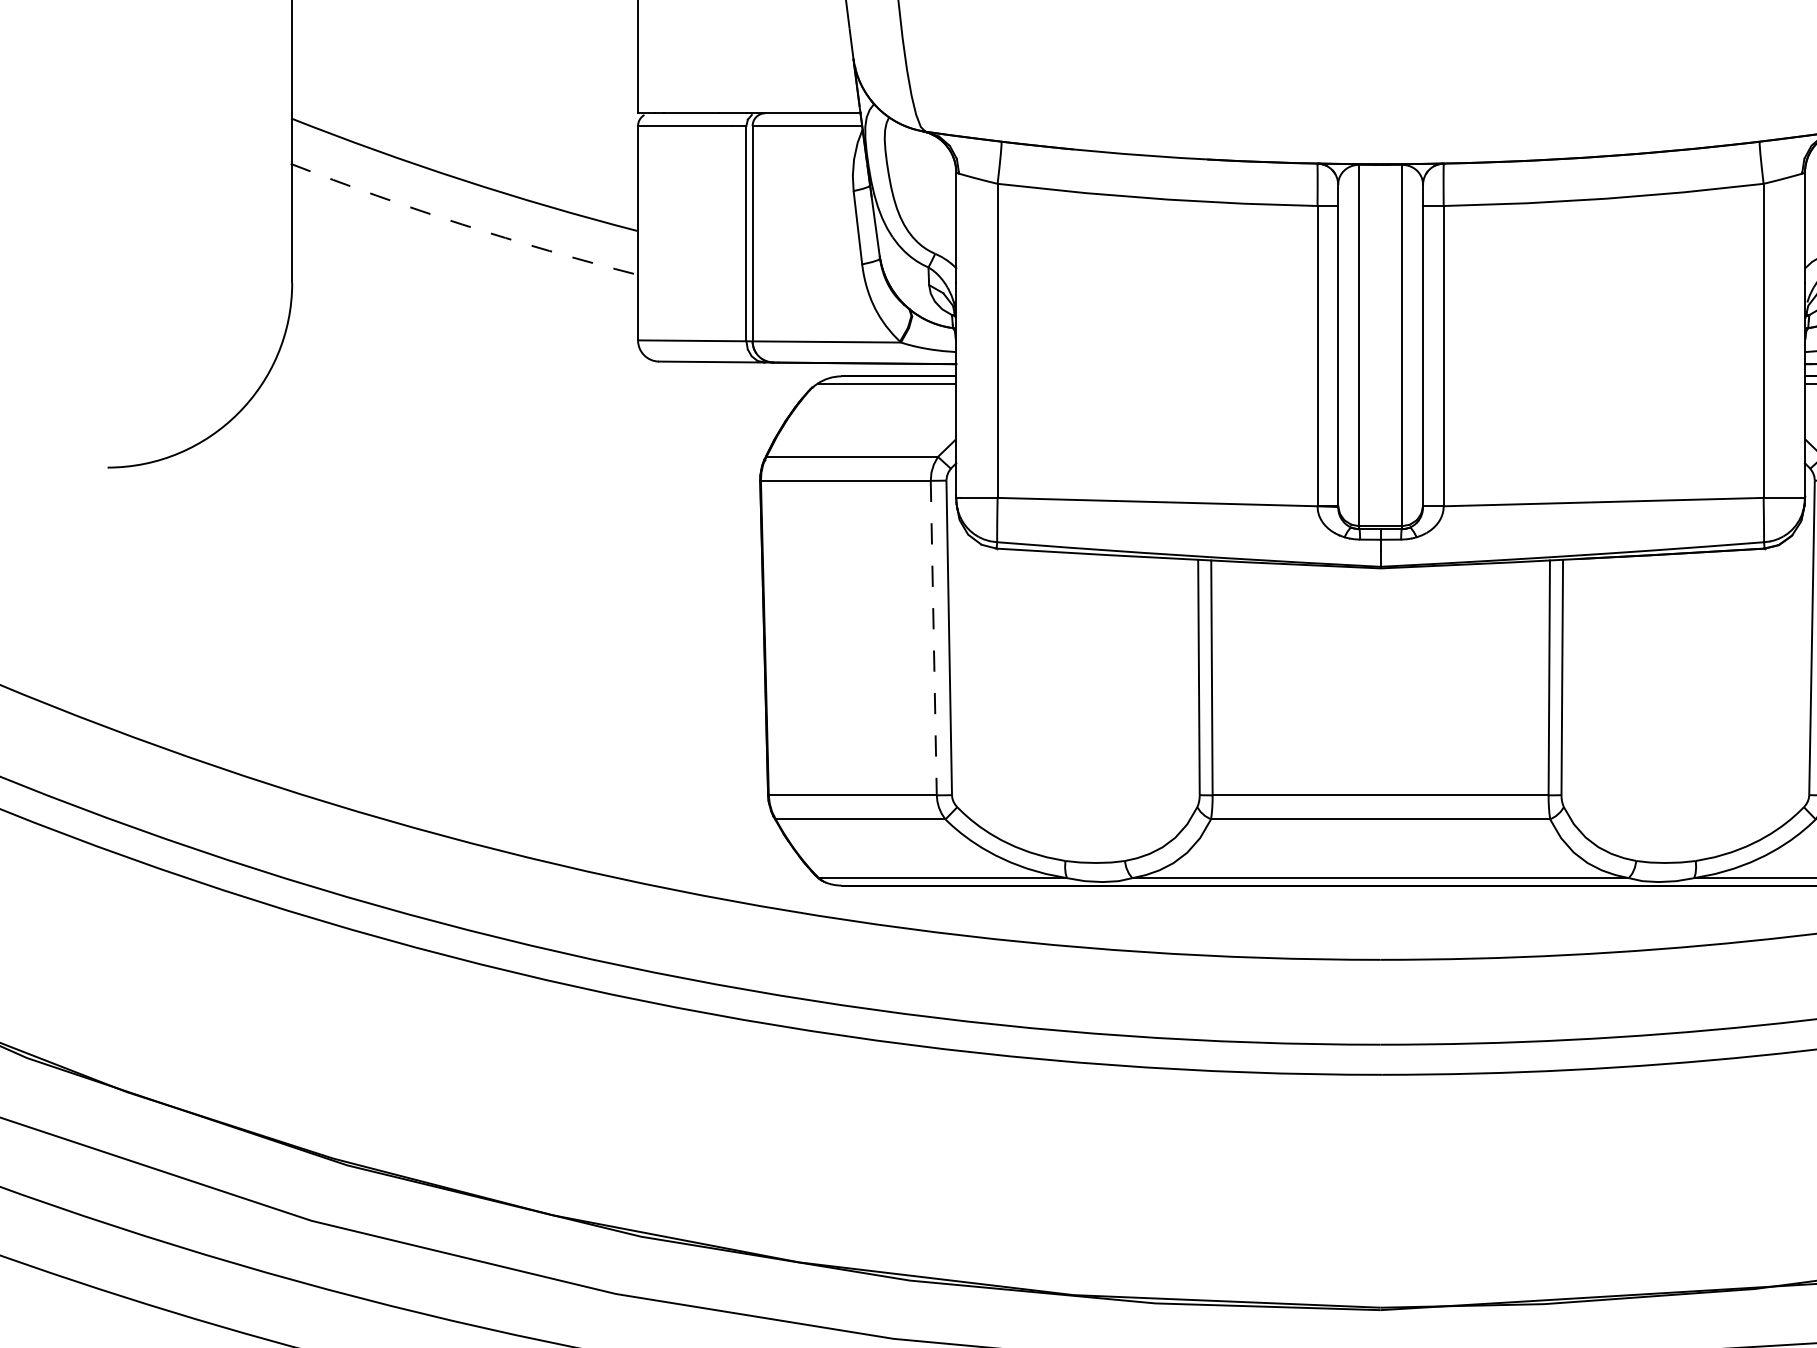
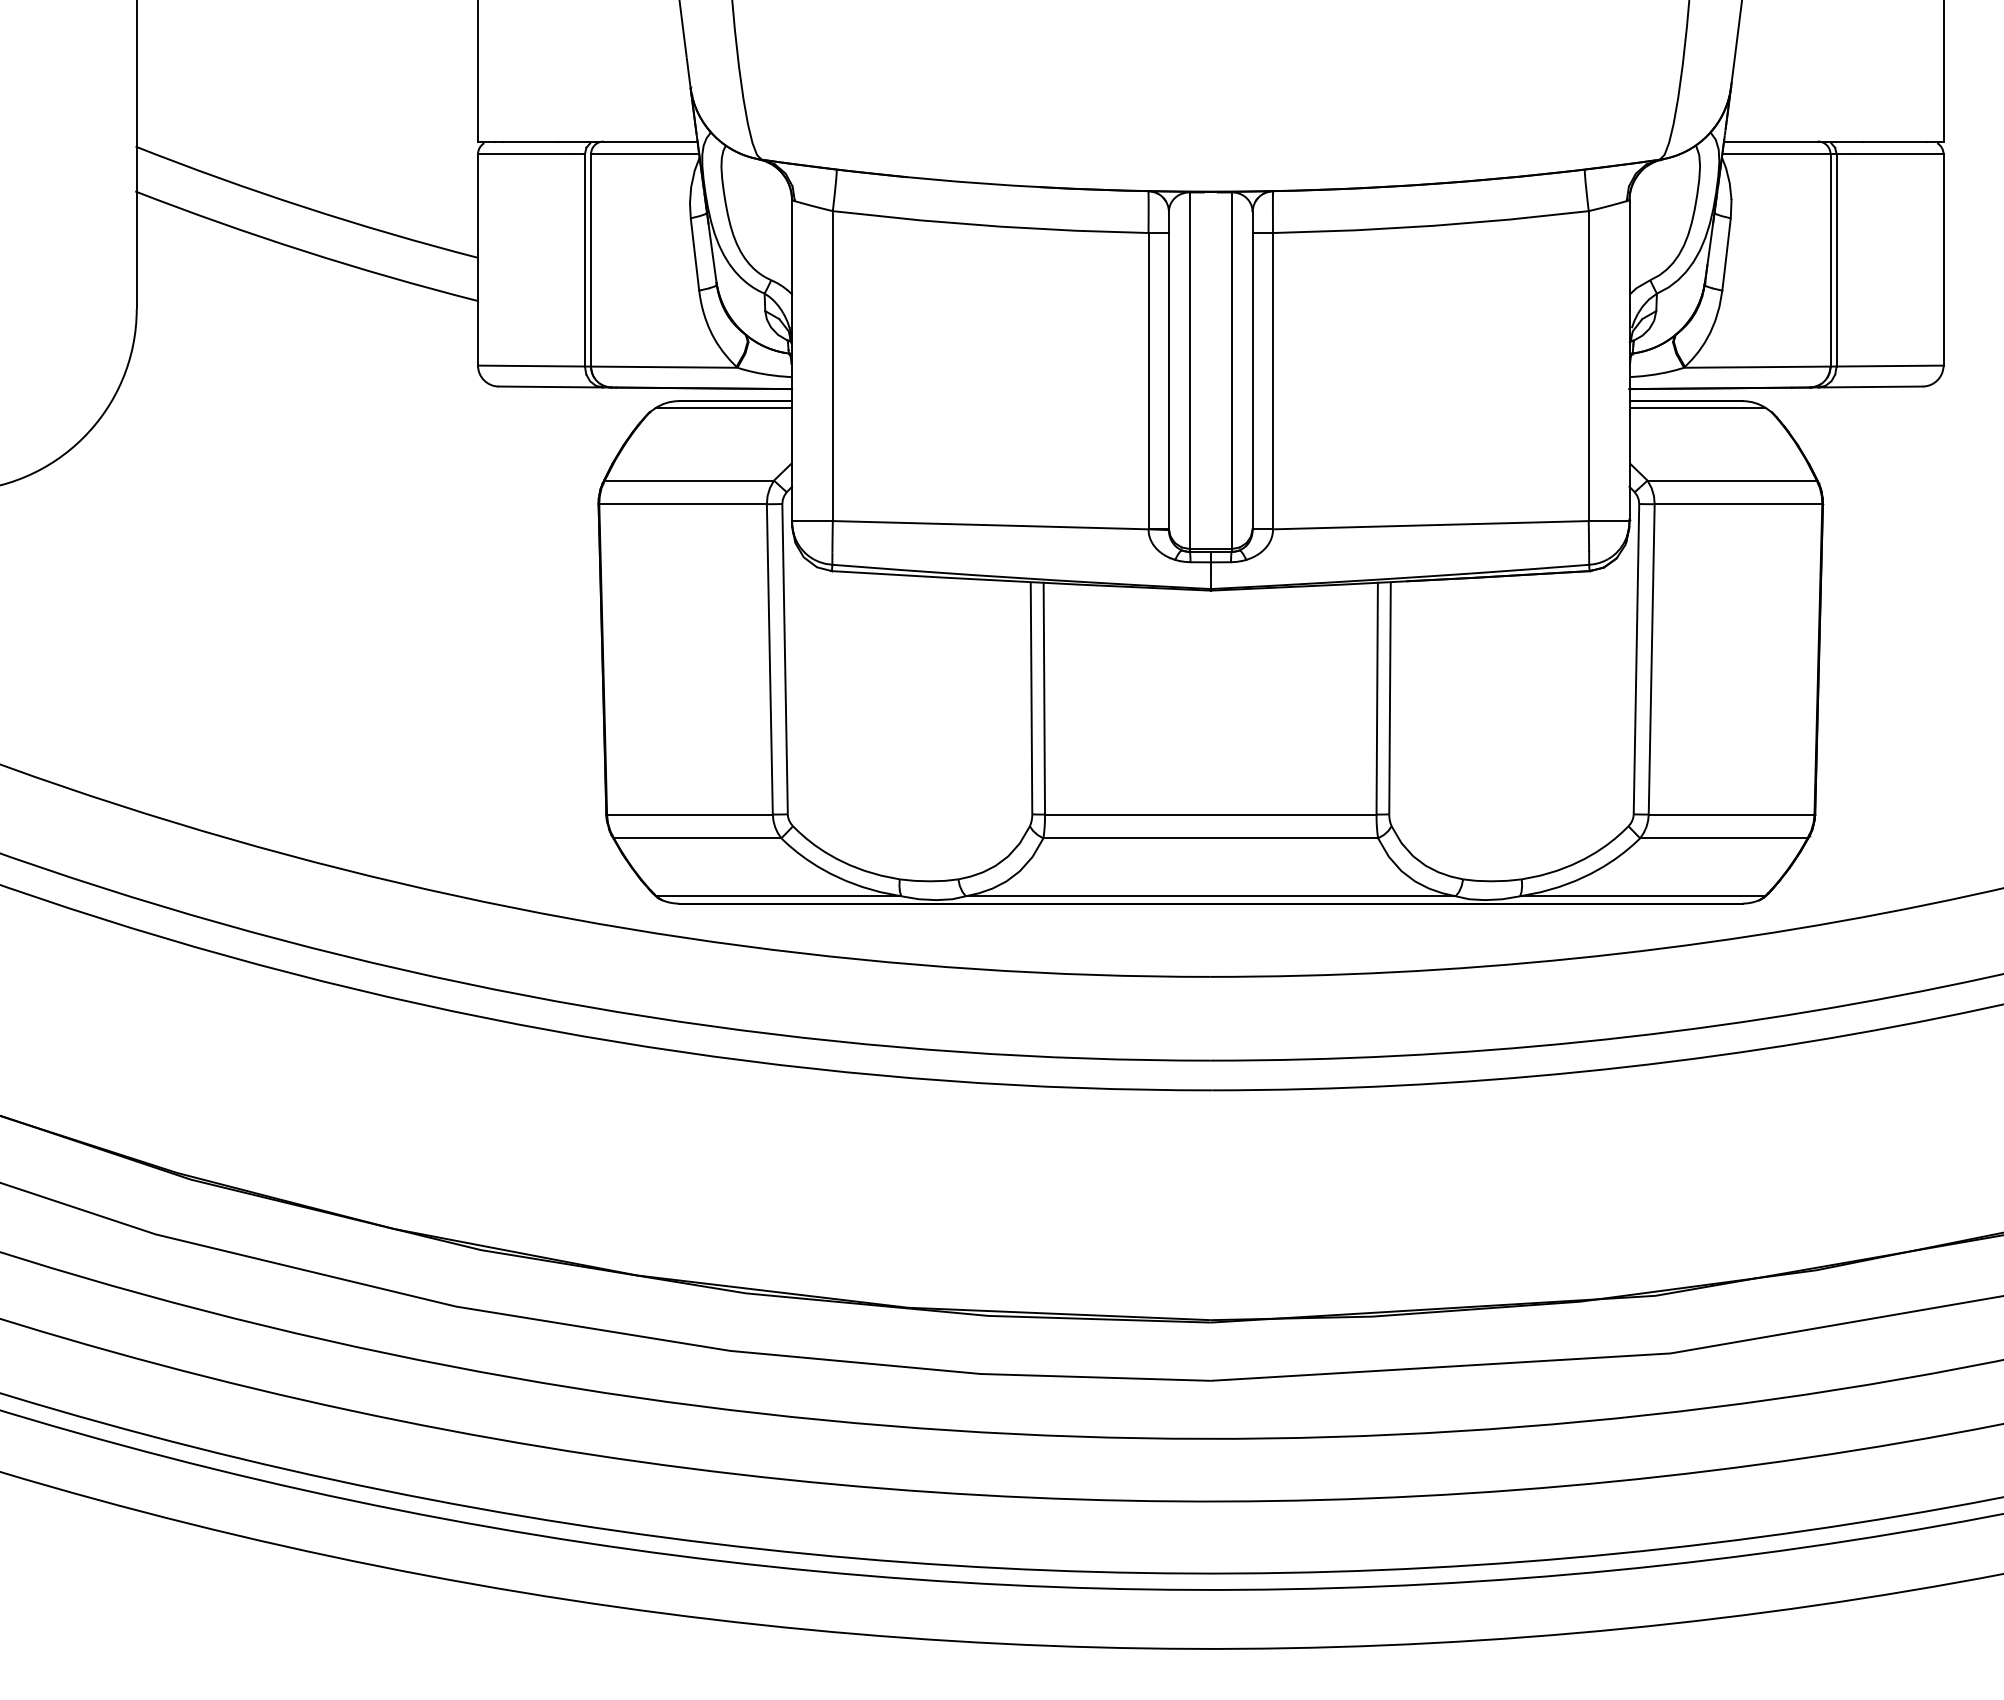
arc: (462, 224) -> (304, 251), dashed -> solid
line: (933, 638) -> (769, 659), dashed -> solid

